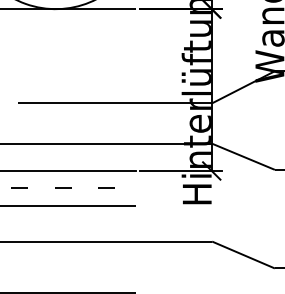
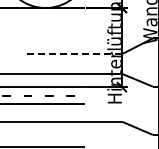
line: (114, 104) -> (74, 54), solid -> dashed

